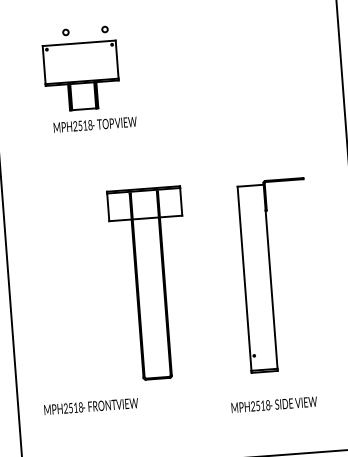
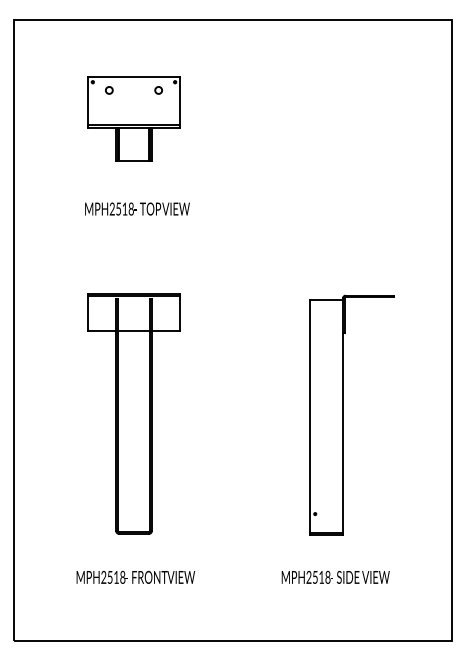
part: (81, 75) -> (133, 118), moved
part: (150, 283) -> (133, 413), moved
text: (90, 405) -> (135, 576), moved

